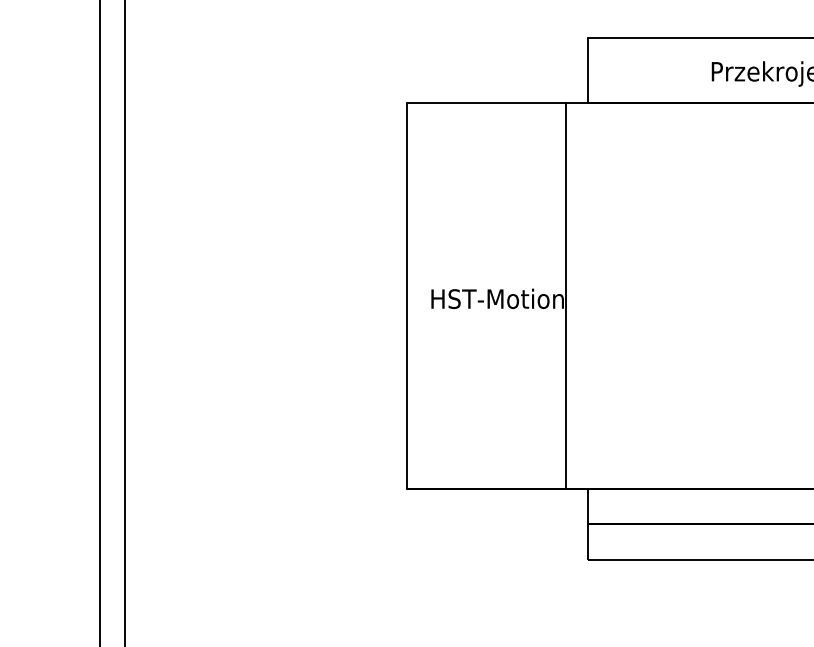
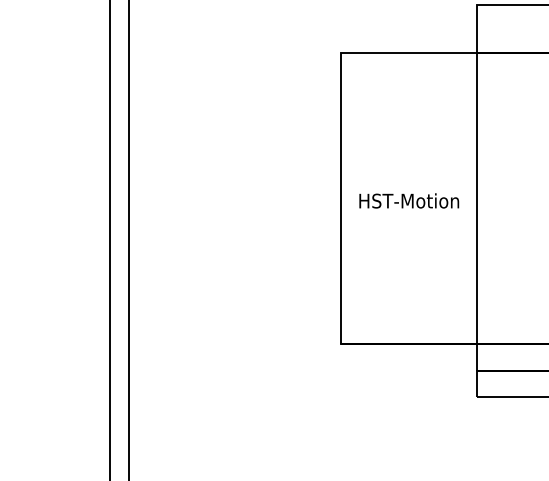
line: (565, 295) -> (476, 198), moved

